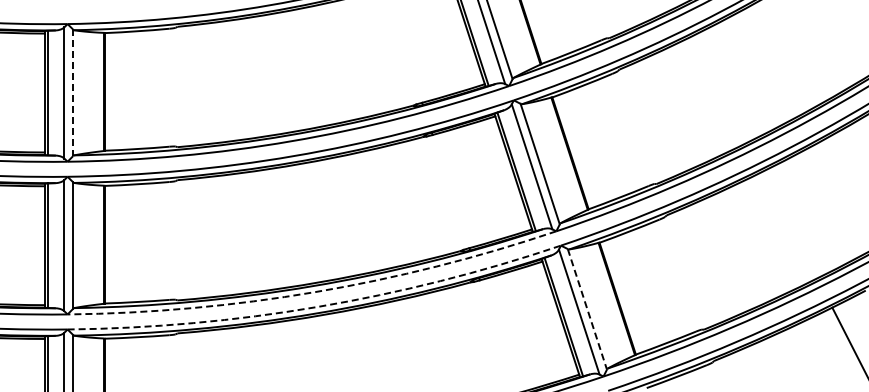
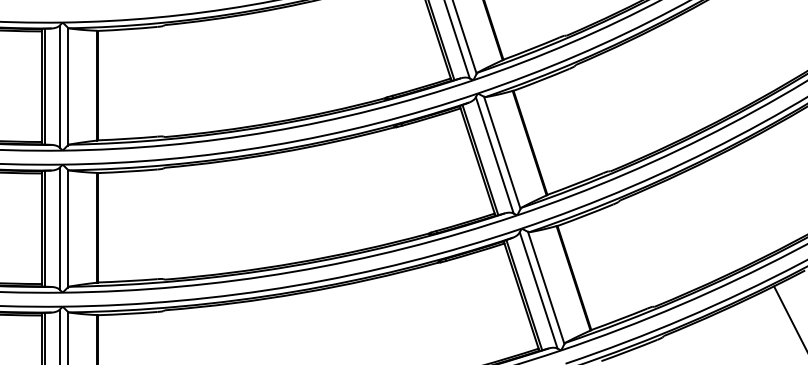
line: (73, 93) -> (68, 87), dashed -> solid
arc: (315, 292) -> (293, 272), dashed -> solid
arc: (317, 306) -> (295, 285), dashed -> solid
line: (587, 309) -> (546, 288), dashed -> solid

